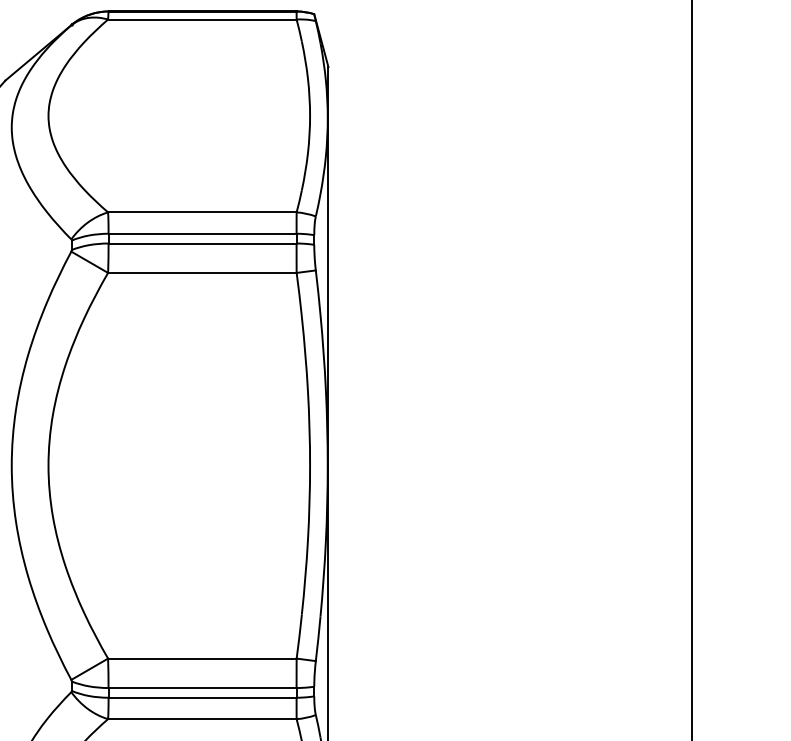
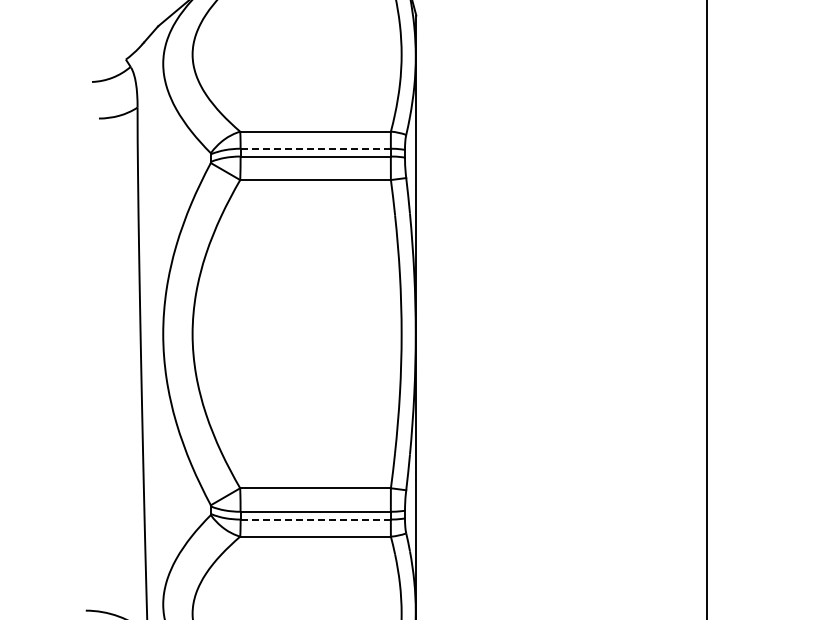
line: (202, 233) -> (315, 148), solid -> dashed
line: (203, 697) -> (316, 519), solid -> dashed

